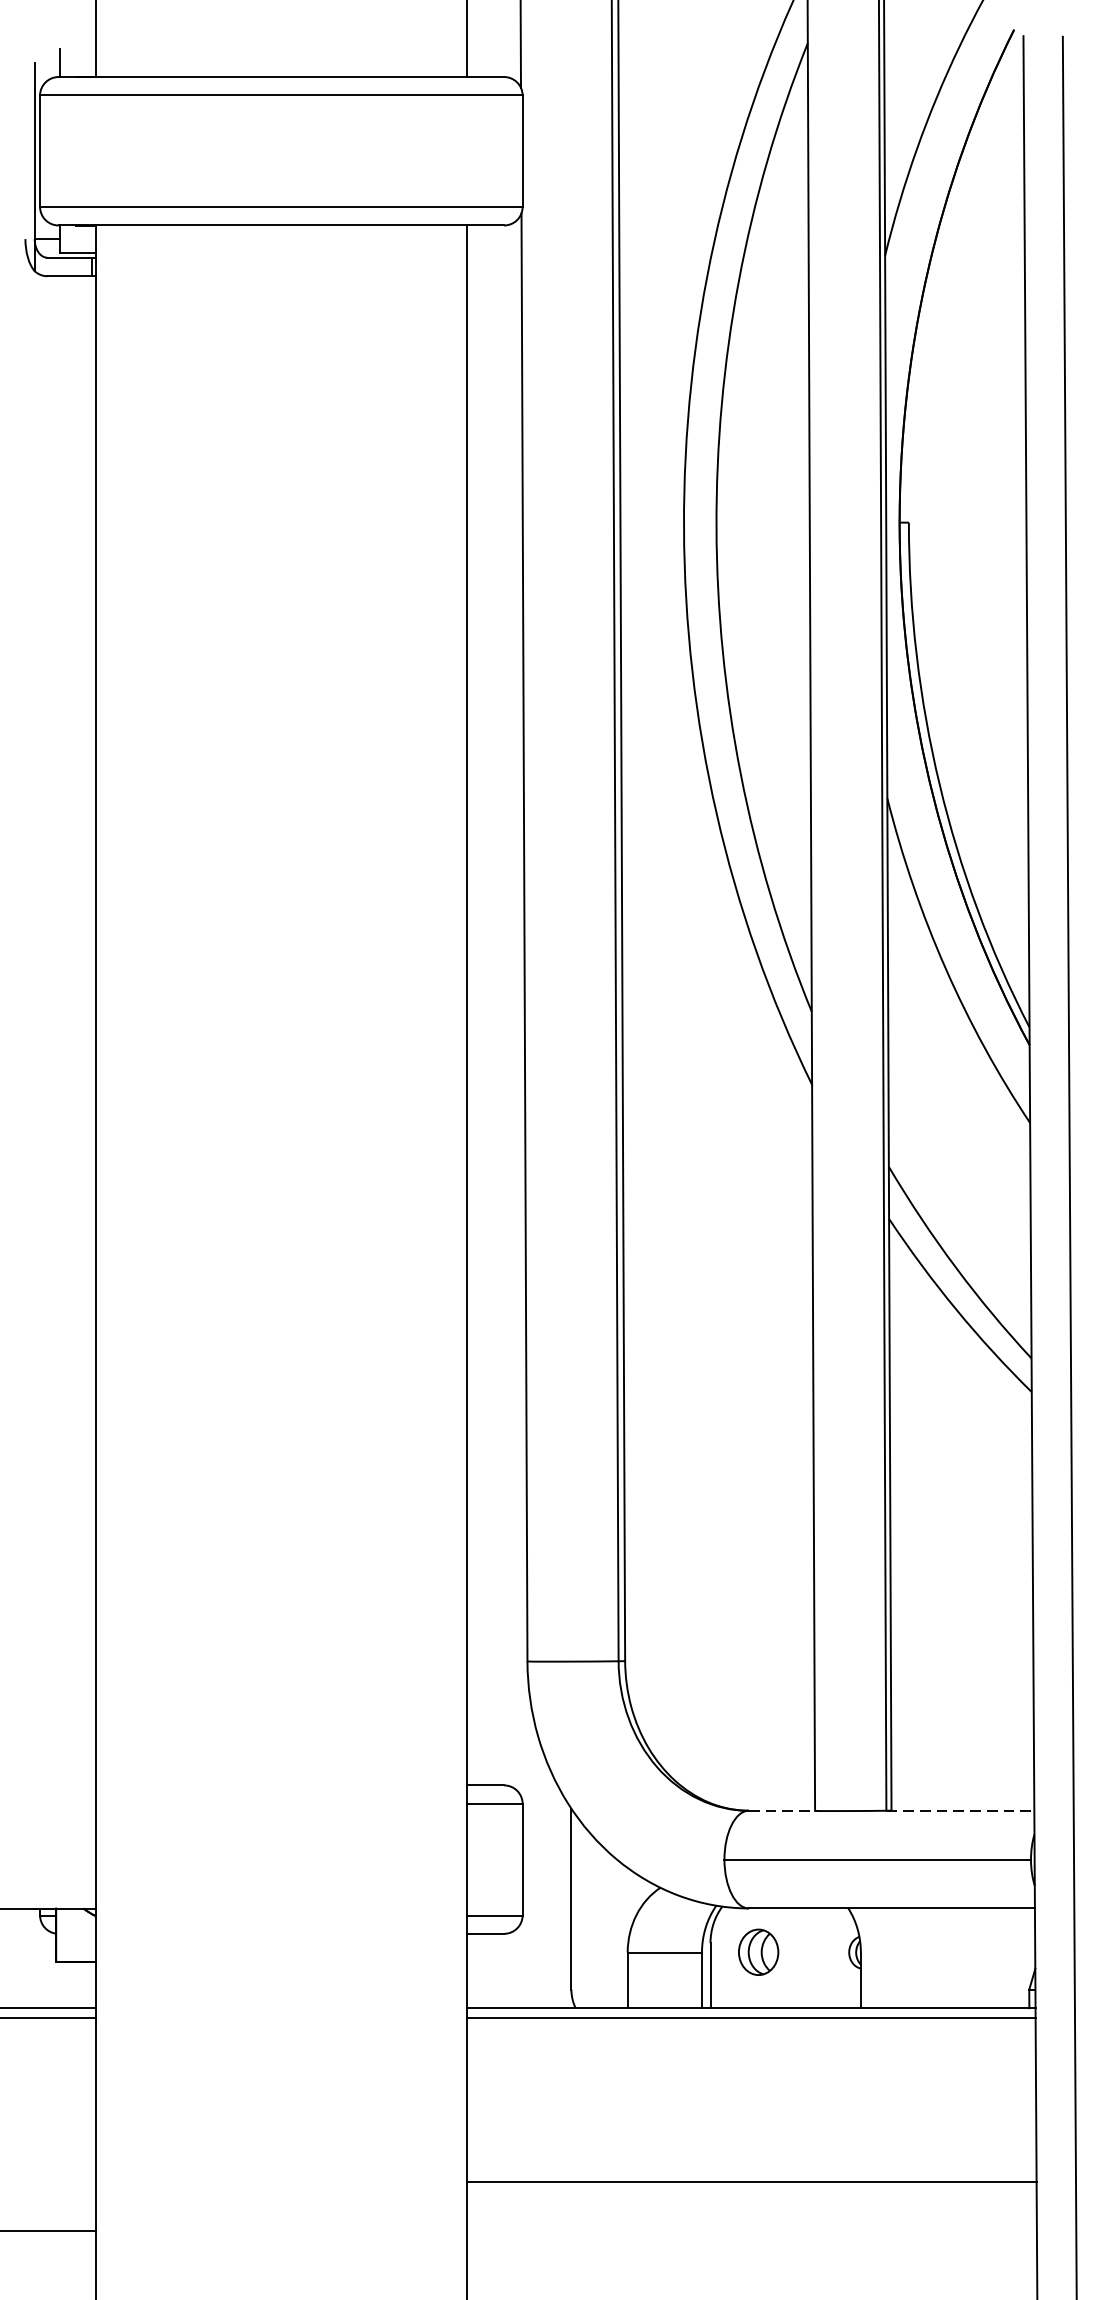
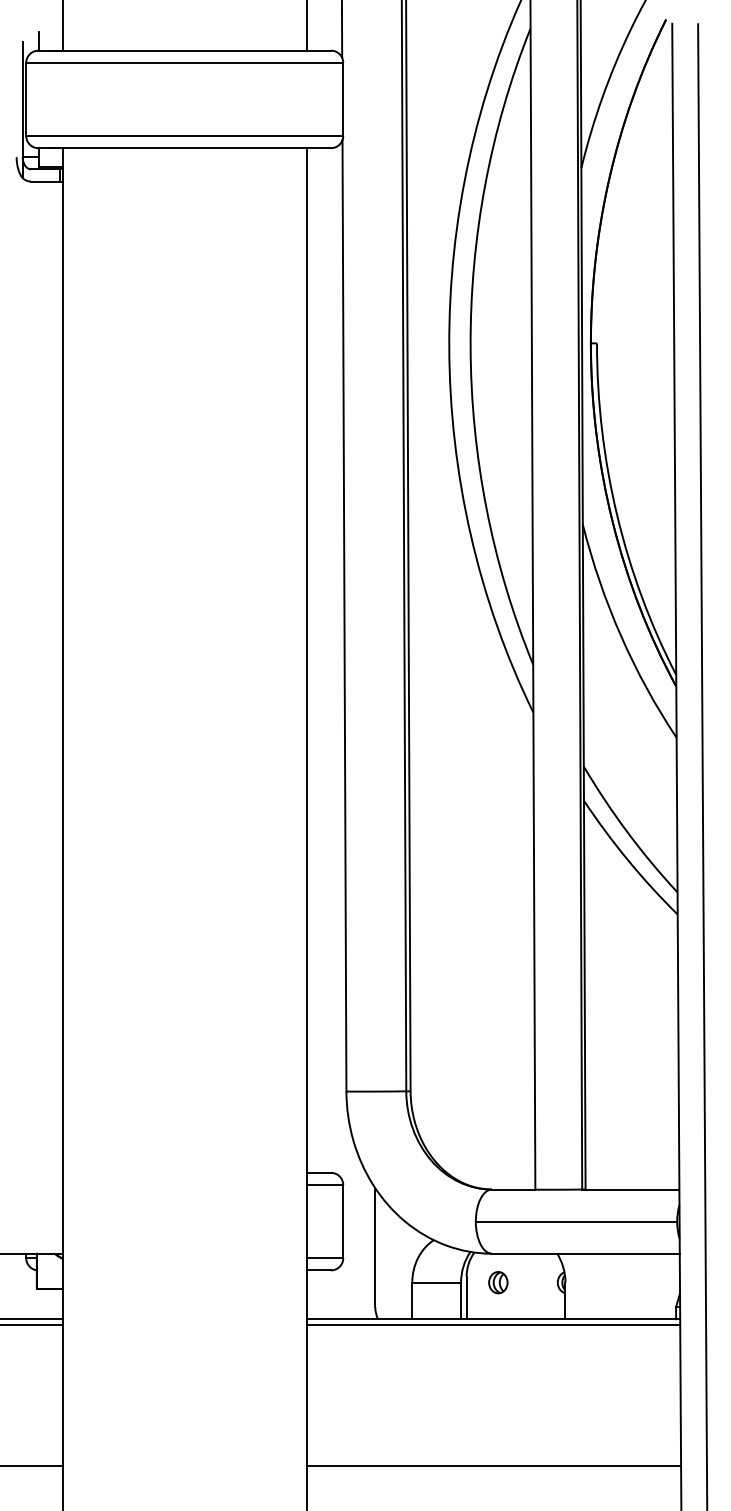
line: (781, 1810) -> (513, 1189), dashed -> solid
line: (959, 1810) -> (630, 1189), dashed -> solid
part: (758, 1952) -> (498, 1282), size x0.71
line: (751, 2182) -> (493, 1465), moved

